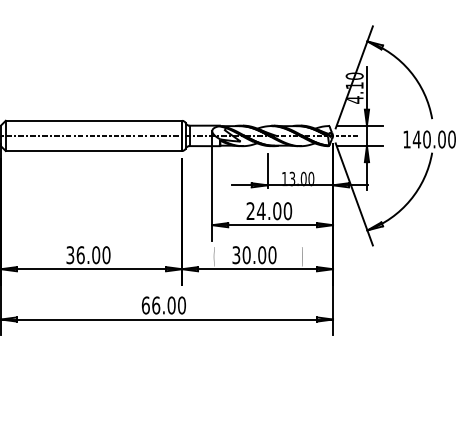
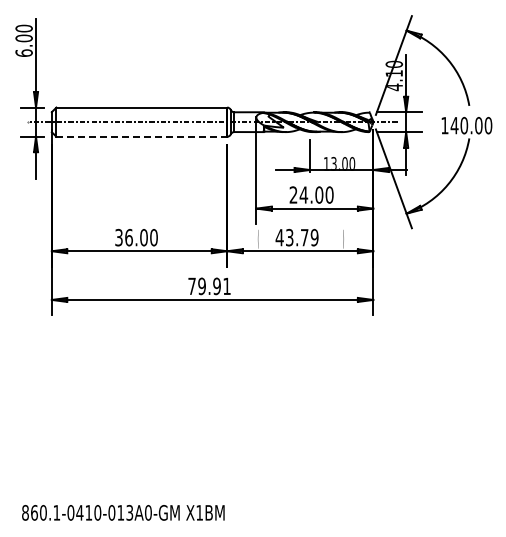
line: (94, 150) -> (142, 136), solid -> dashed
text: (253, 255) -> (296, 237), 30.00 -> 43.79
text: (163, 305) -> (209, 286), 66.00 -> 79.91

